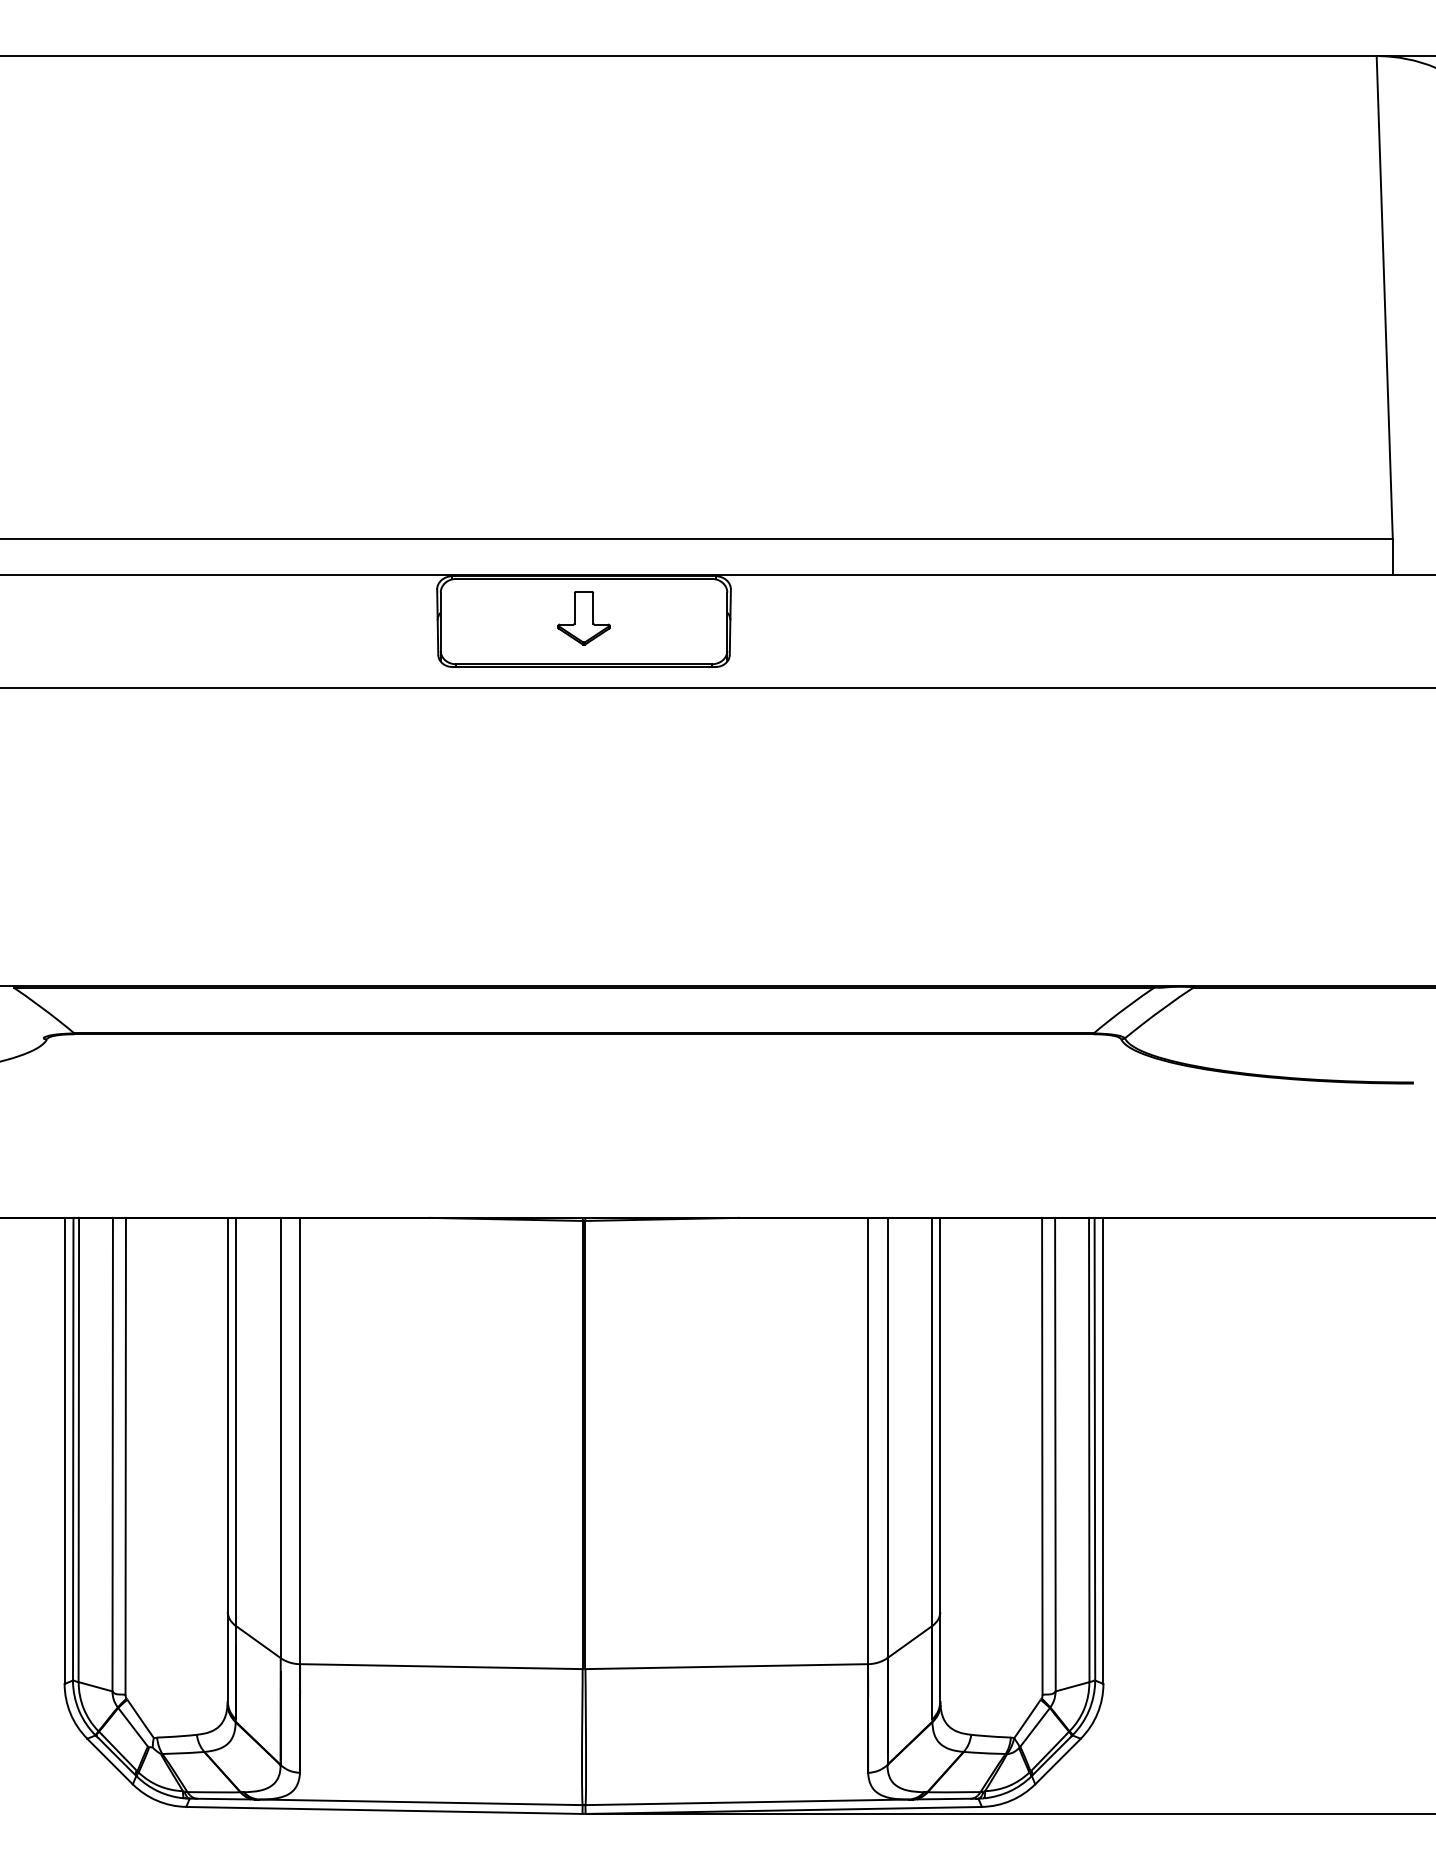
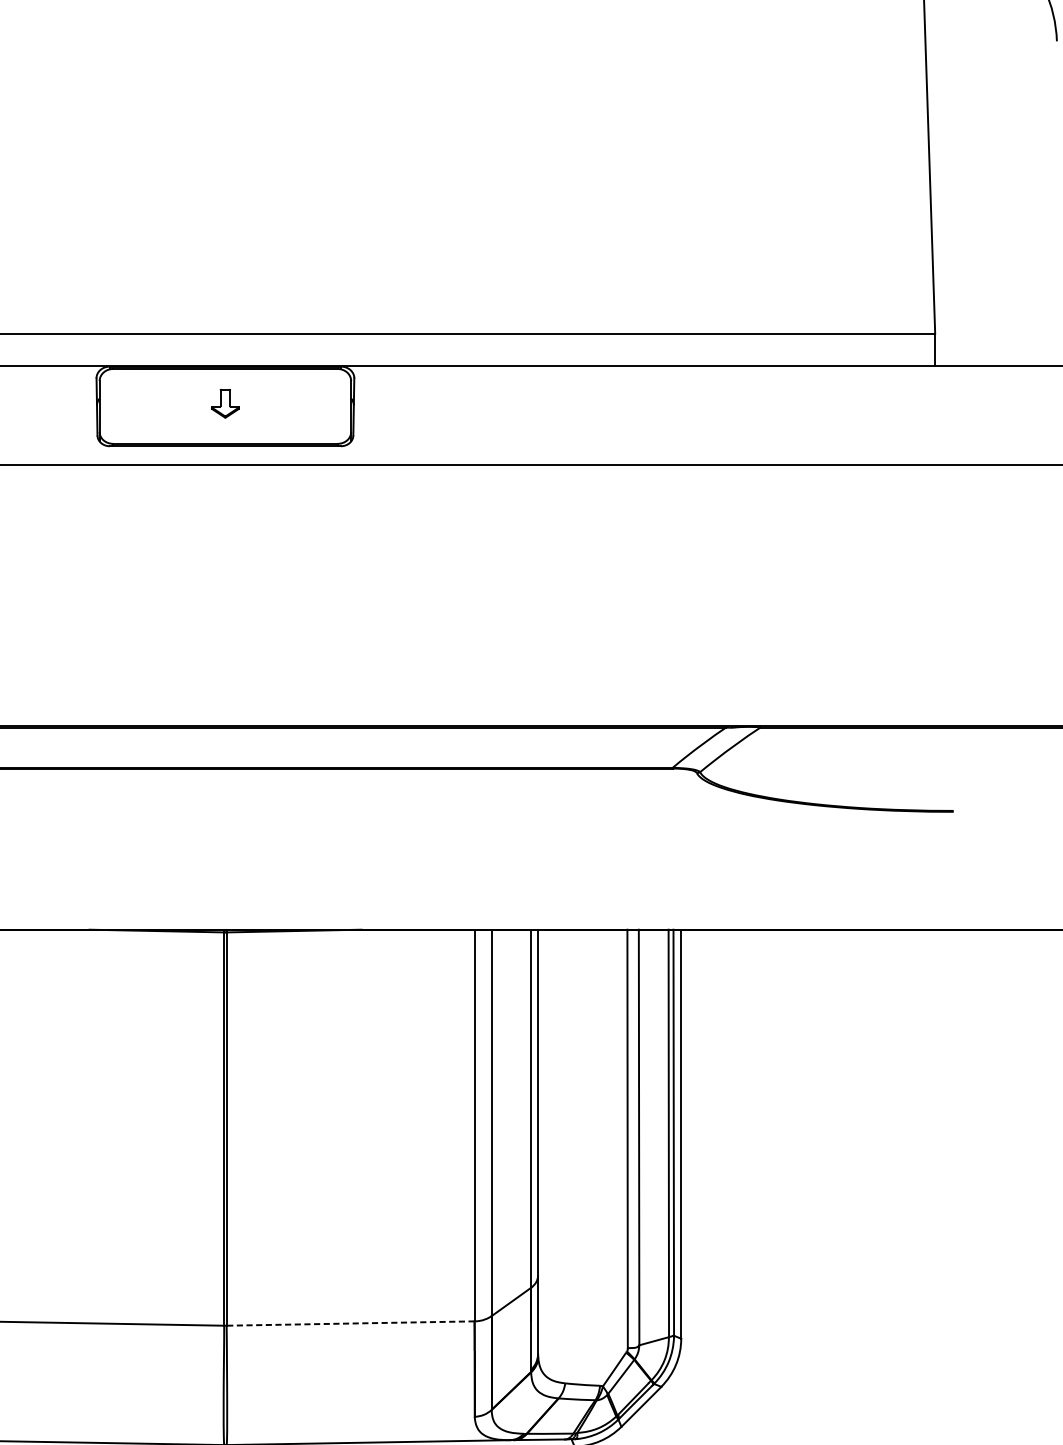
part: (583, 618) -> (224, 403), size x0.6
line: (726, 1666) -> (350, 1323), solid -> dashed

